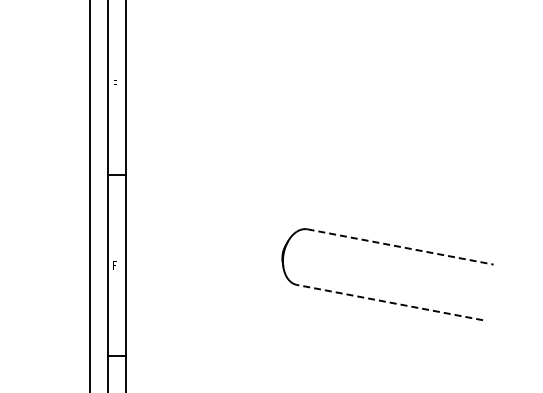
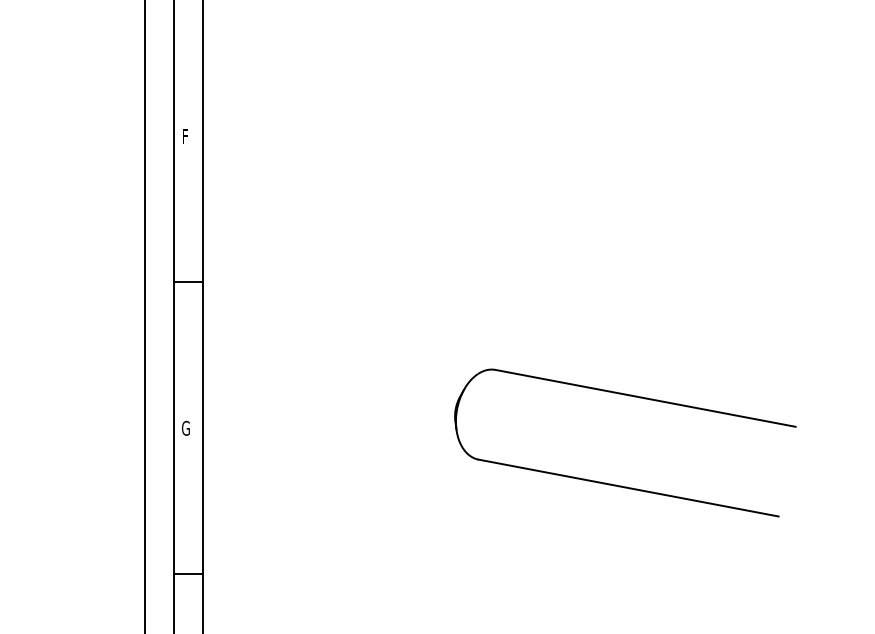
line: (400, 246) -> (645, 397), dashed -> solid
text: (115, 265) -> (185, 428), F -> G
line: (390, 302) -> (629, 487), dashed -> solid

